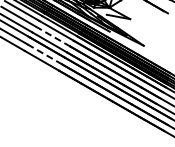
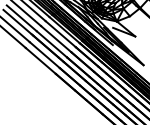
line: (53, 36) -> (56, 39), dashed -> solid
line: (44, 54) -> (44, 55), dashed -> solid

